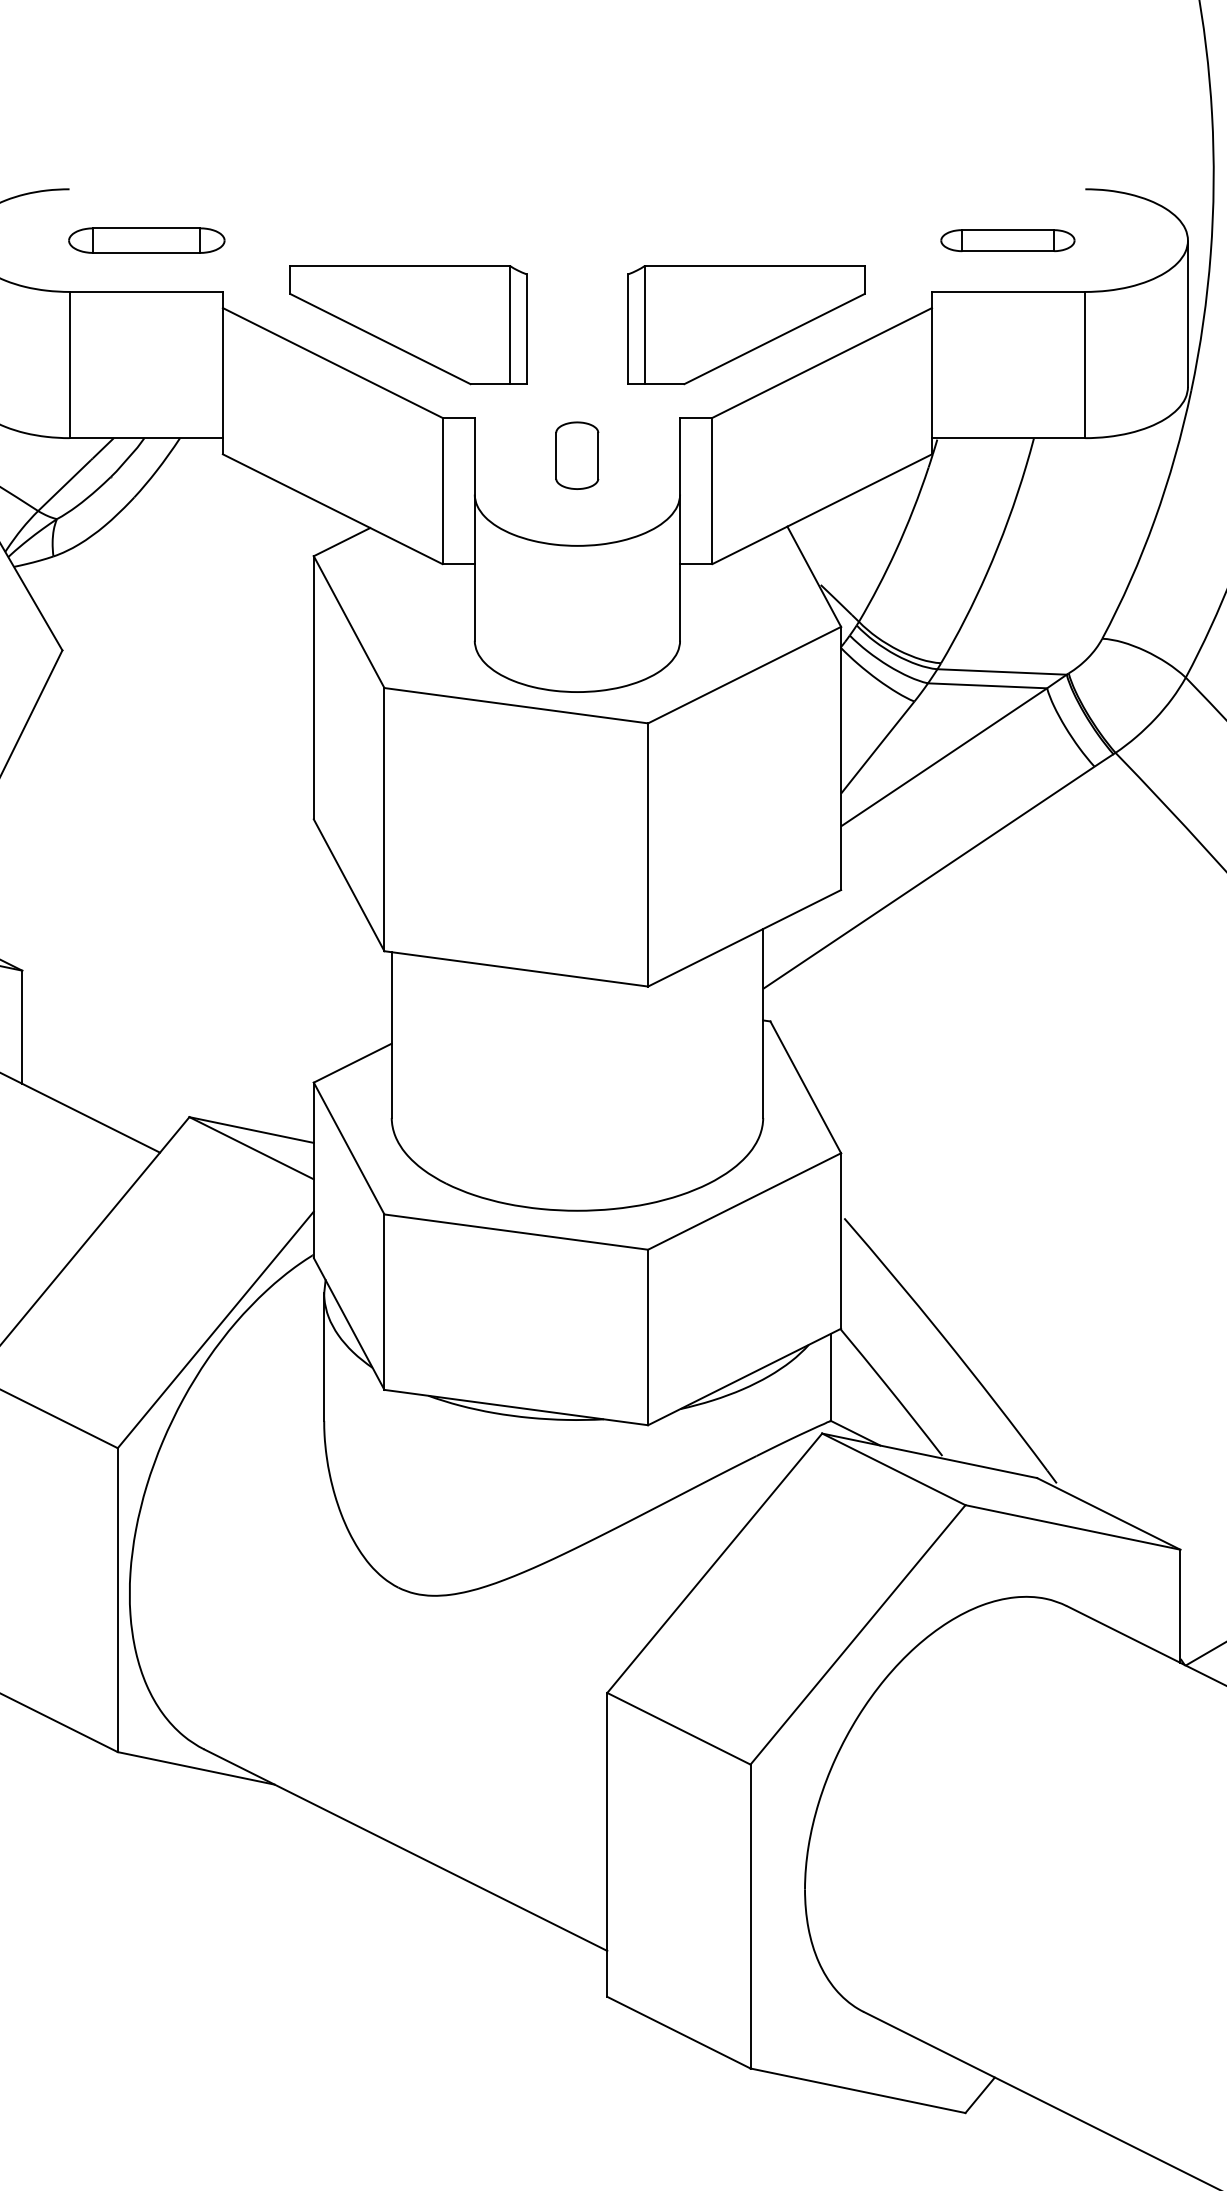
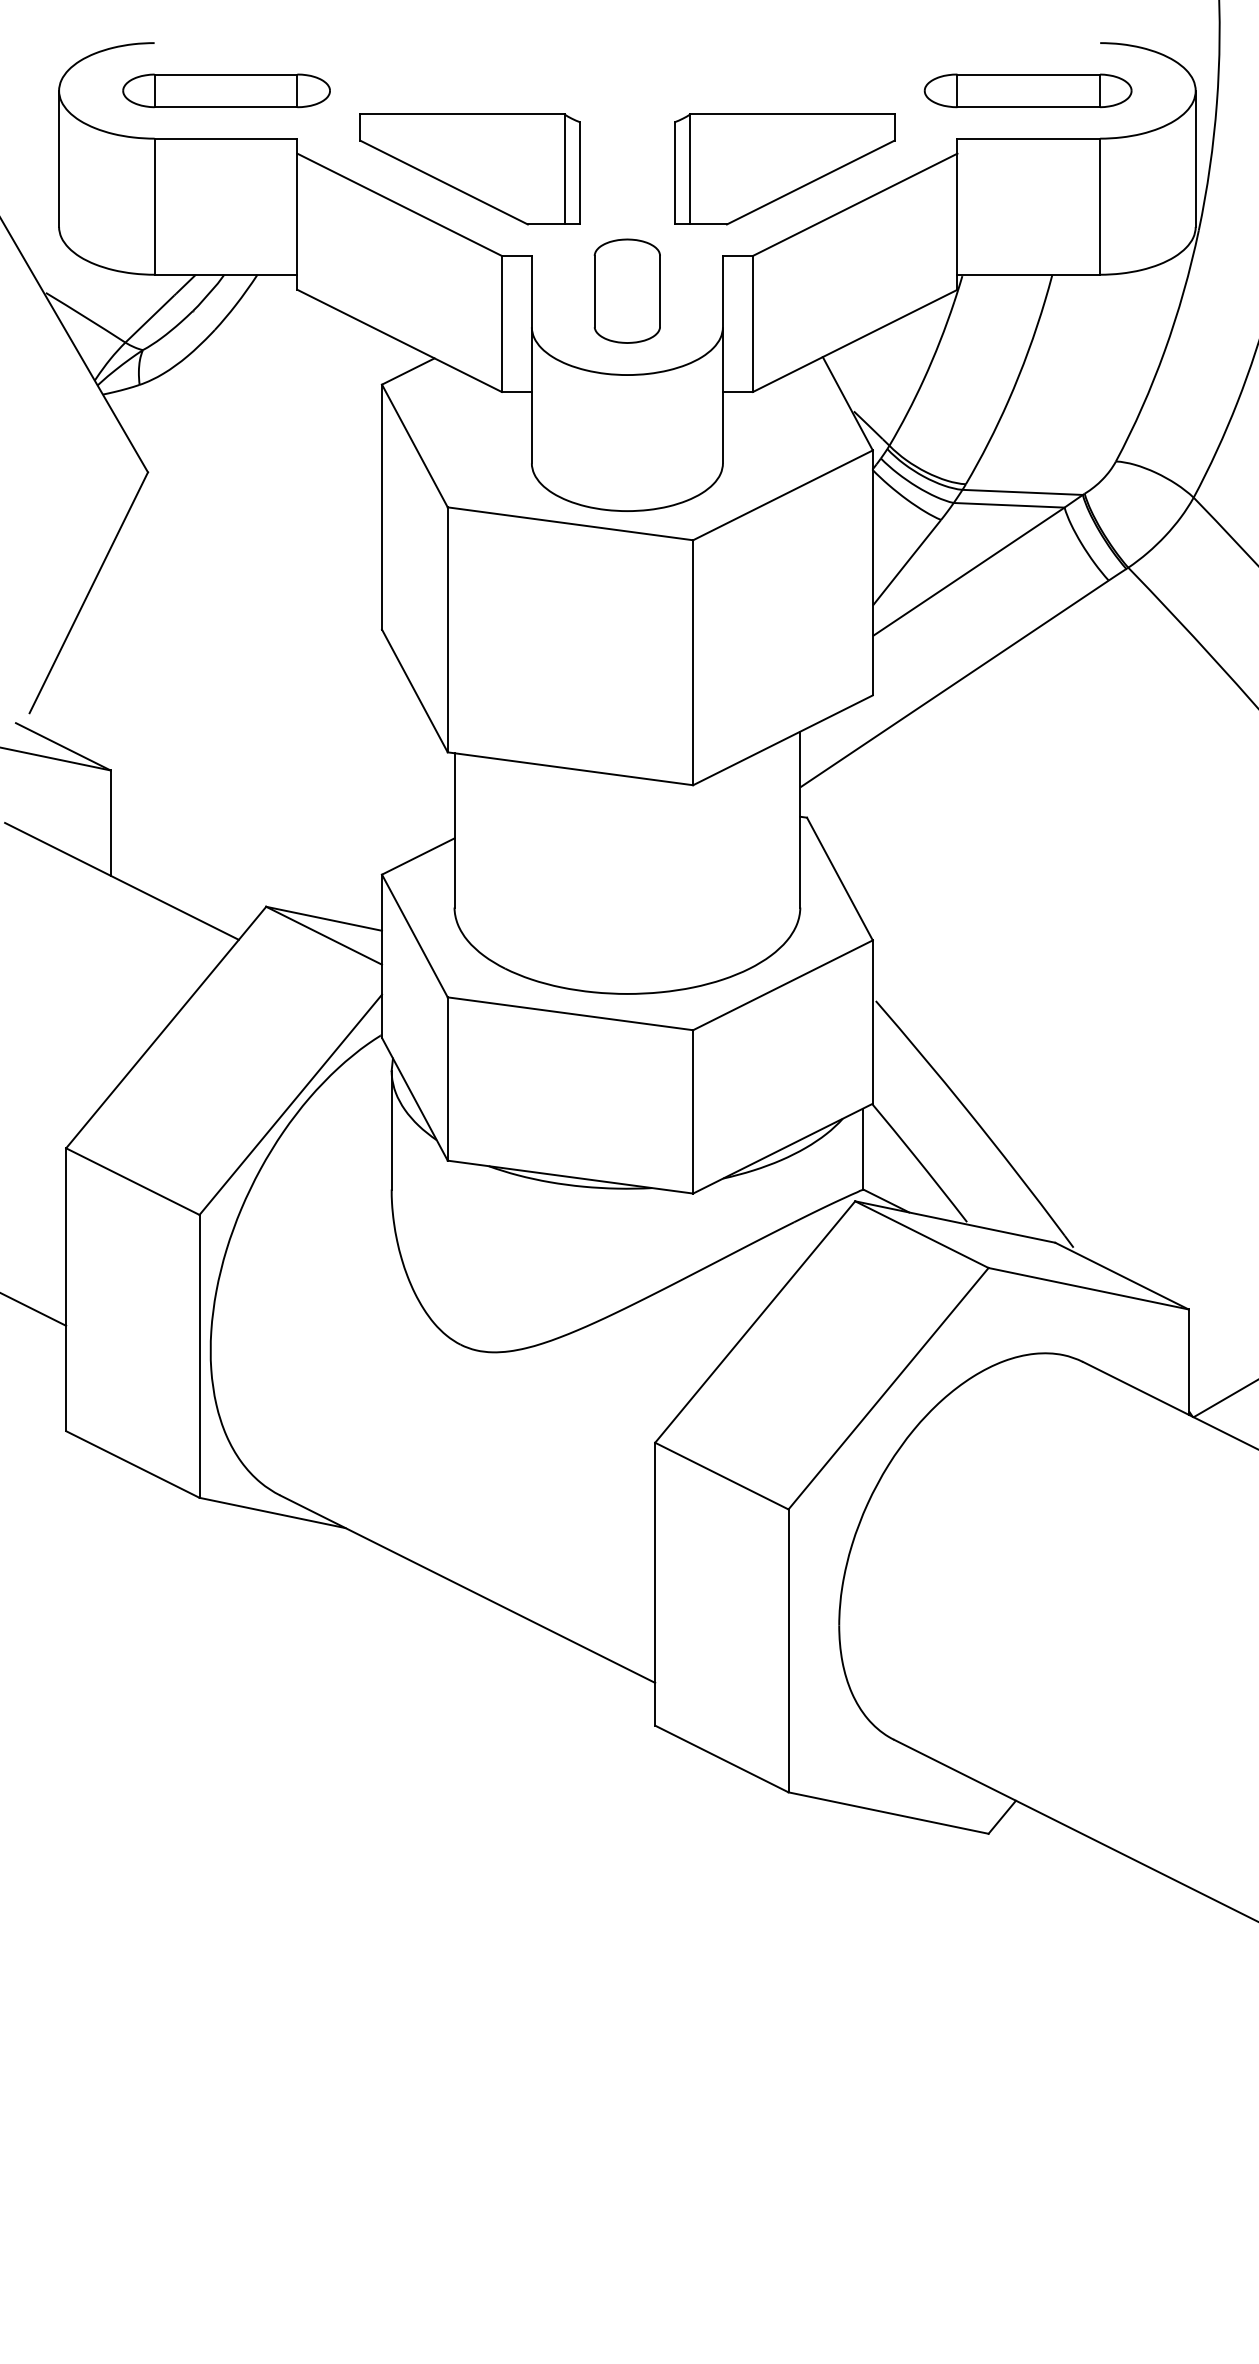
part: (146, 240) -> (226, 90), size x1.43
part: (1007, 240) -> (1027, 90), size x1.67
part: (576, 455) -> (626, 290), size x1.67

